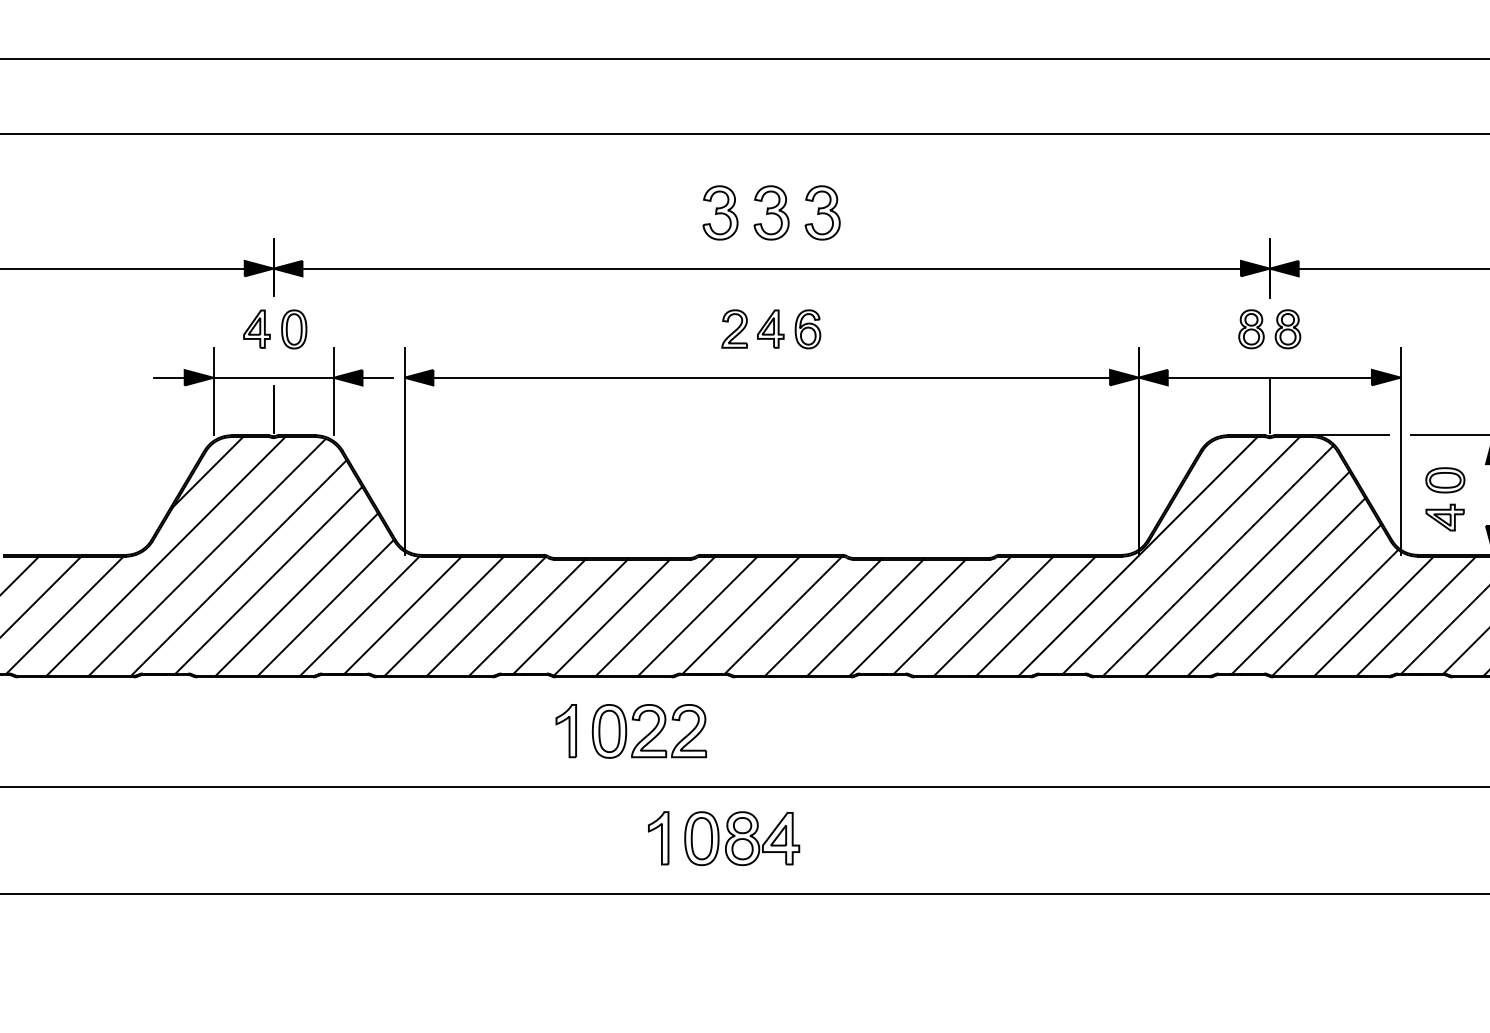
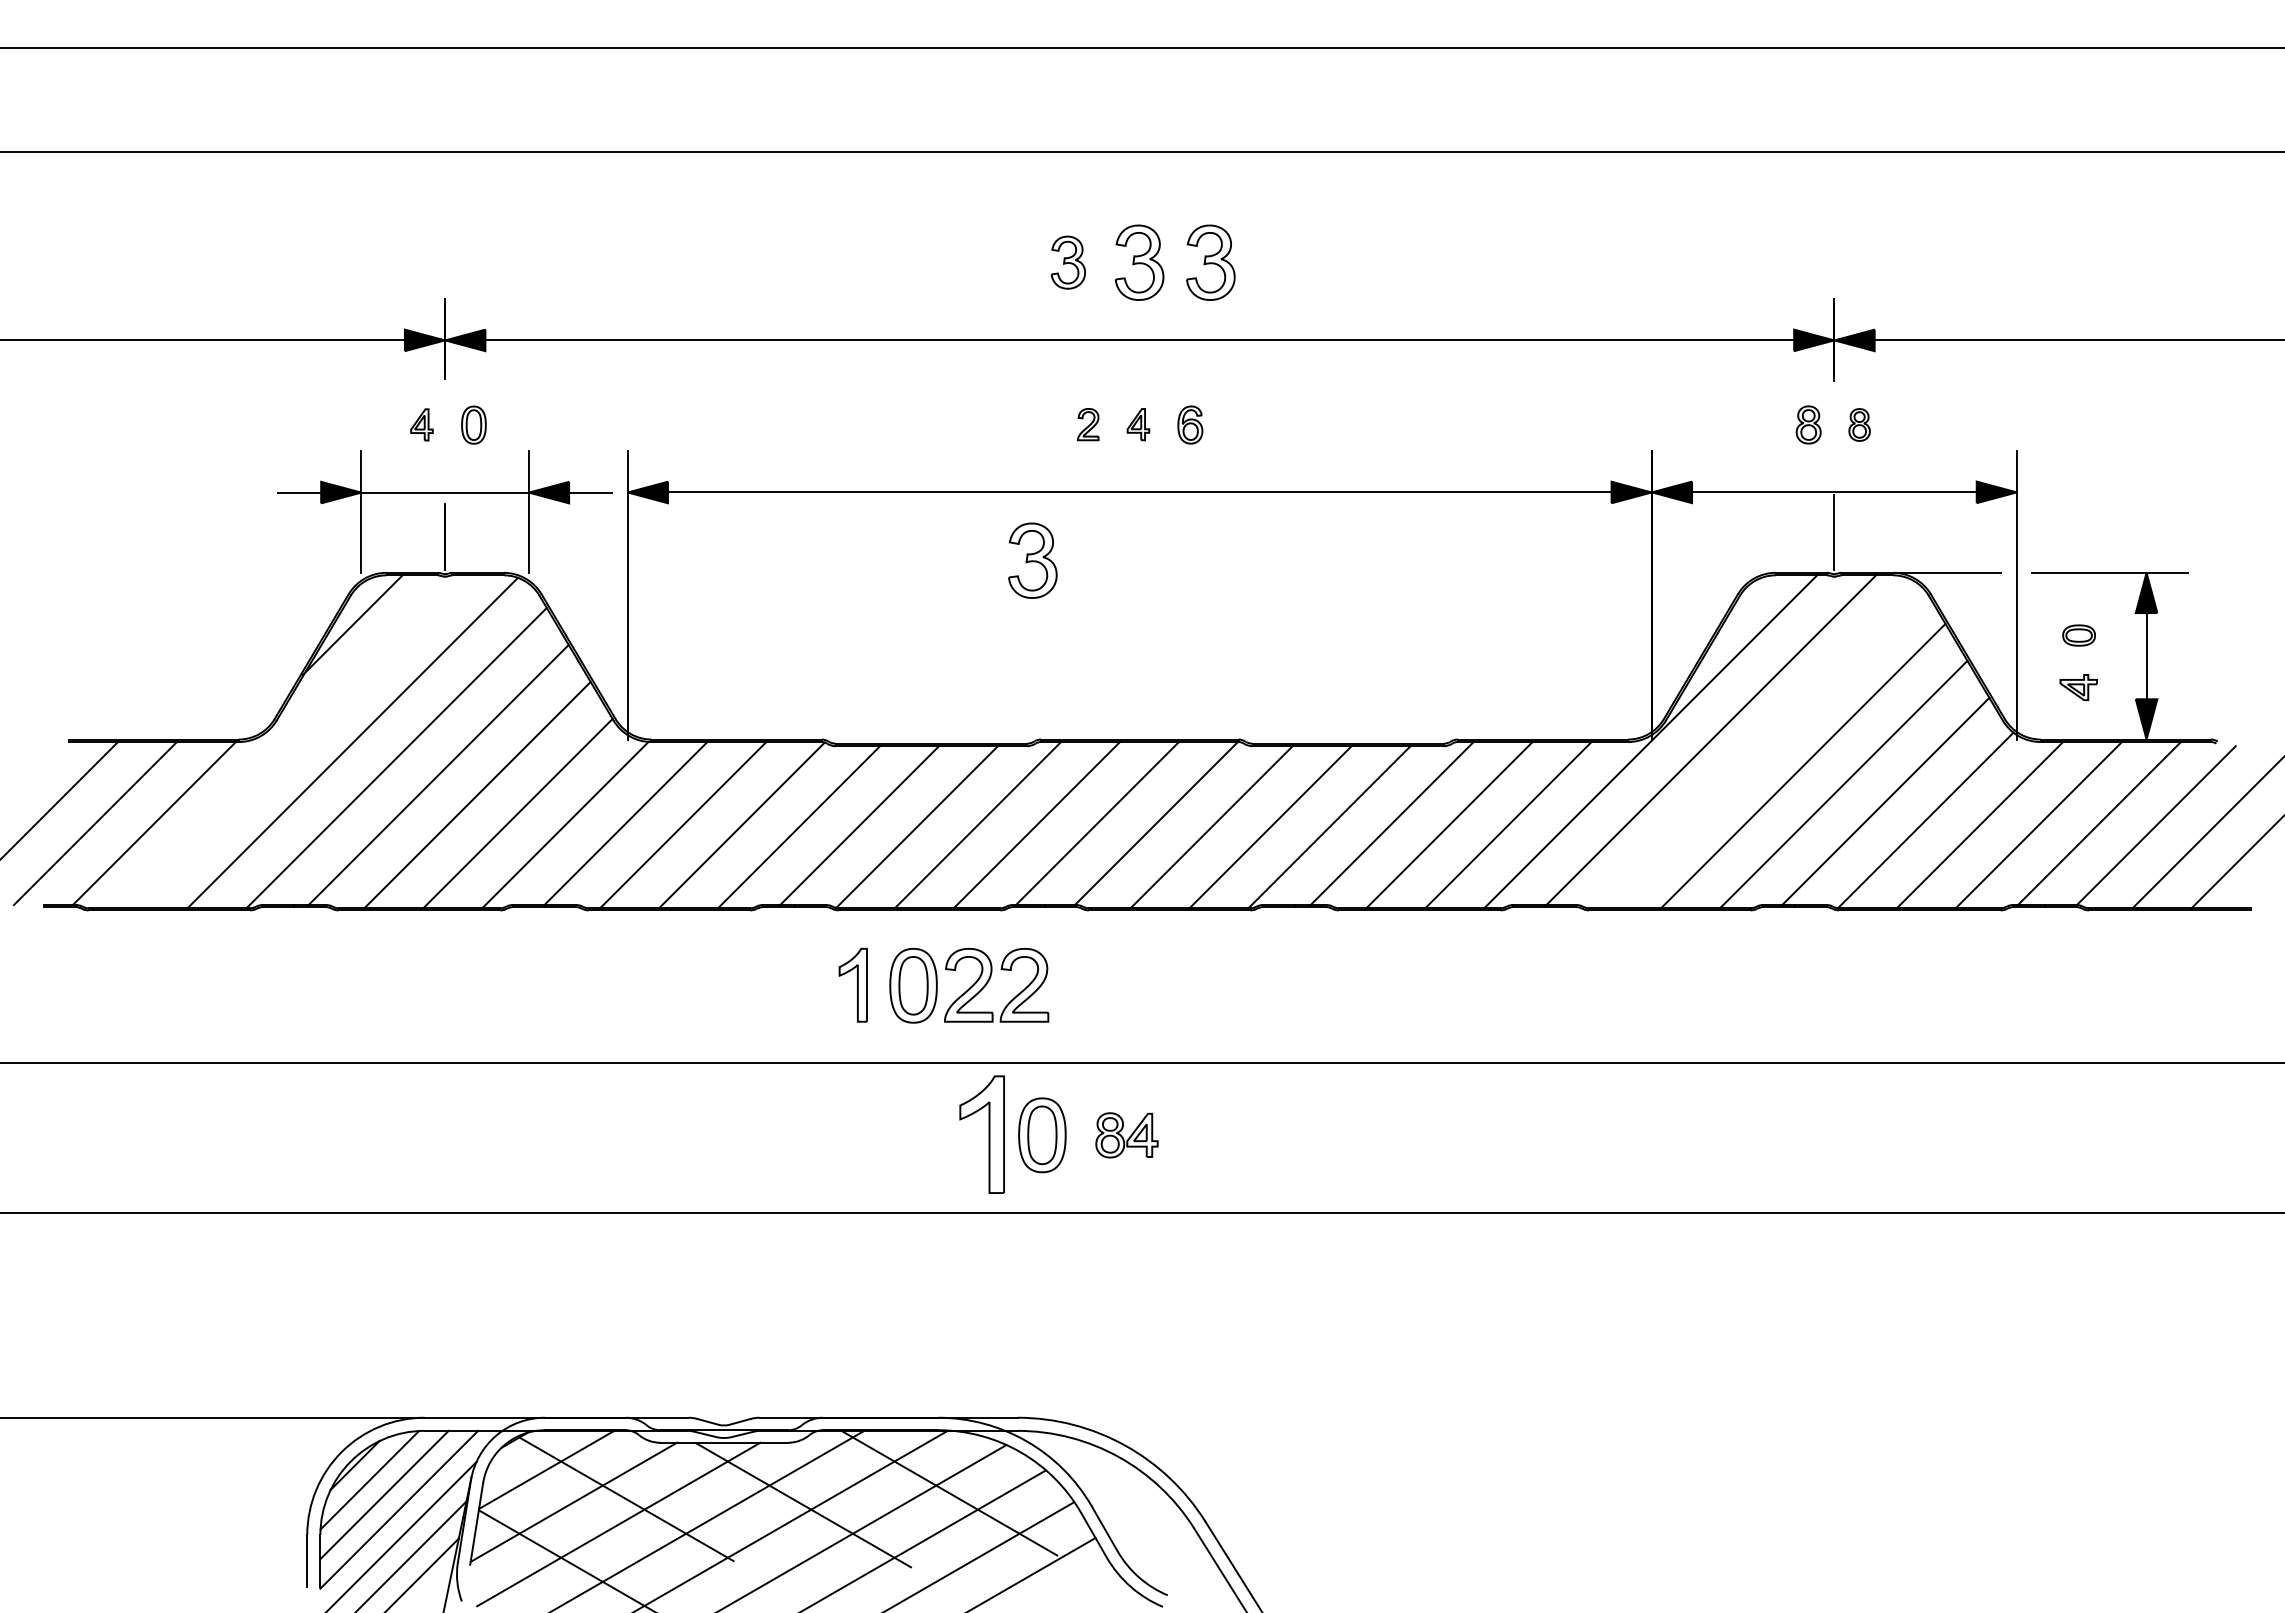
part: (720, 212) -> (1068, 262), size x0.7
part: (256, 328) -> (421, 424), size x0.6
part: (293, 328) -> (473, 424), size x0.7
part: (734, 328) -> (1088, 424), size x0.6
part: (770, 328) -> (1138, 424), size x0.6
part: (808, 328) -> (1190, 424), size x0.7
part: (1251, 328) -> (1808, 424), size x0.7
part: (1287, 328) -> (1859, 424), size x0.6
part: (694, 426) -> (1032, 560), added
part: (1444, 480) -> (2078, 635), size x0.6
part: (1444, 517) -> (2078, 687), size x0.7
line: (165, 556) -> (294, 741), removed
line: (1218, 560) -> (1762, 747), removed
part: (658, 838) -> (981, 1134), size x1.6
part: (762, 838) -> (1126, 1135), size x0.6

